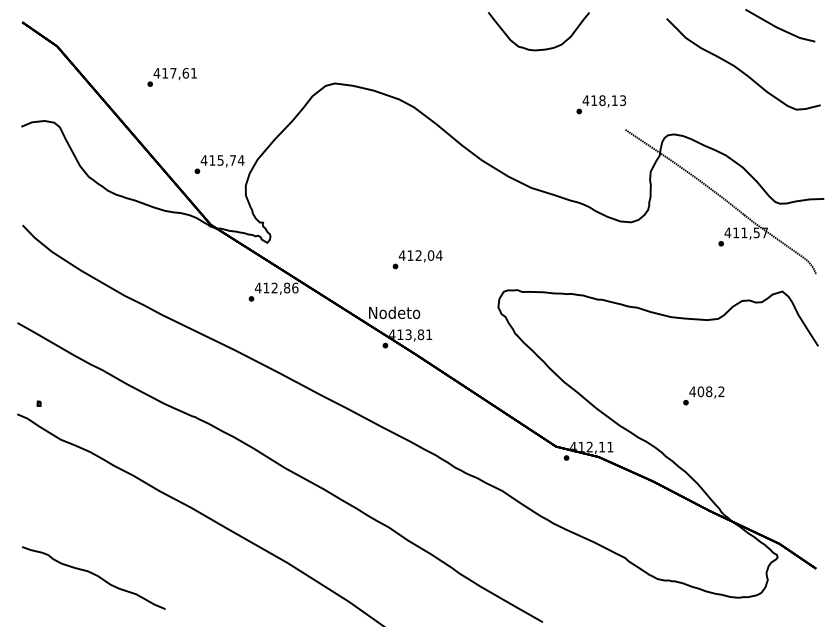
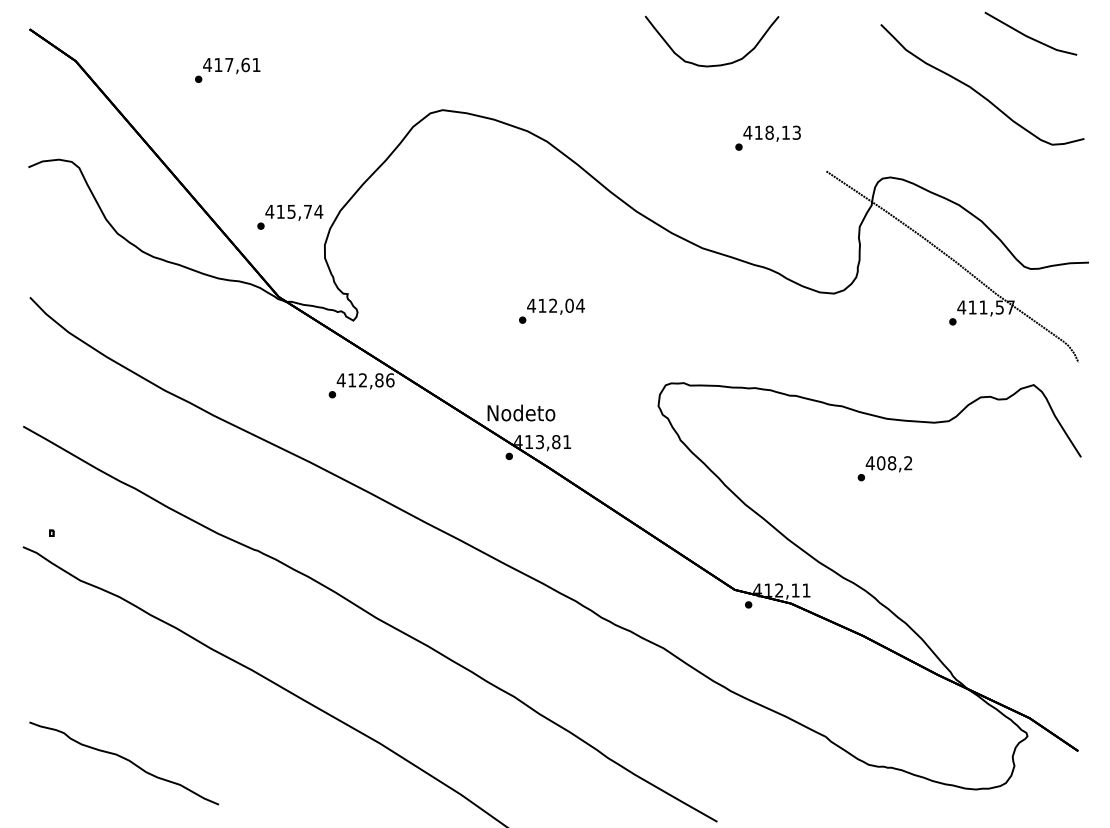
text: (171, 77) -> (226, 70), moved
text: (601, 104) -> (768, 137), moved
text: (417, 259) -> (551, 310), moved
text: (703, 395) -> (884, 468), moved

